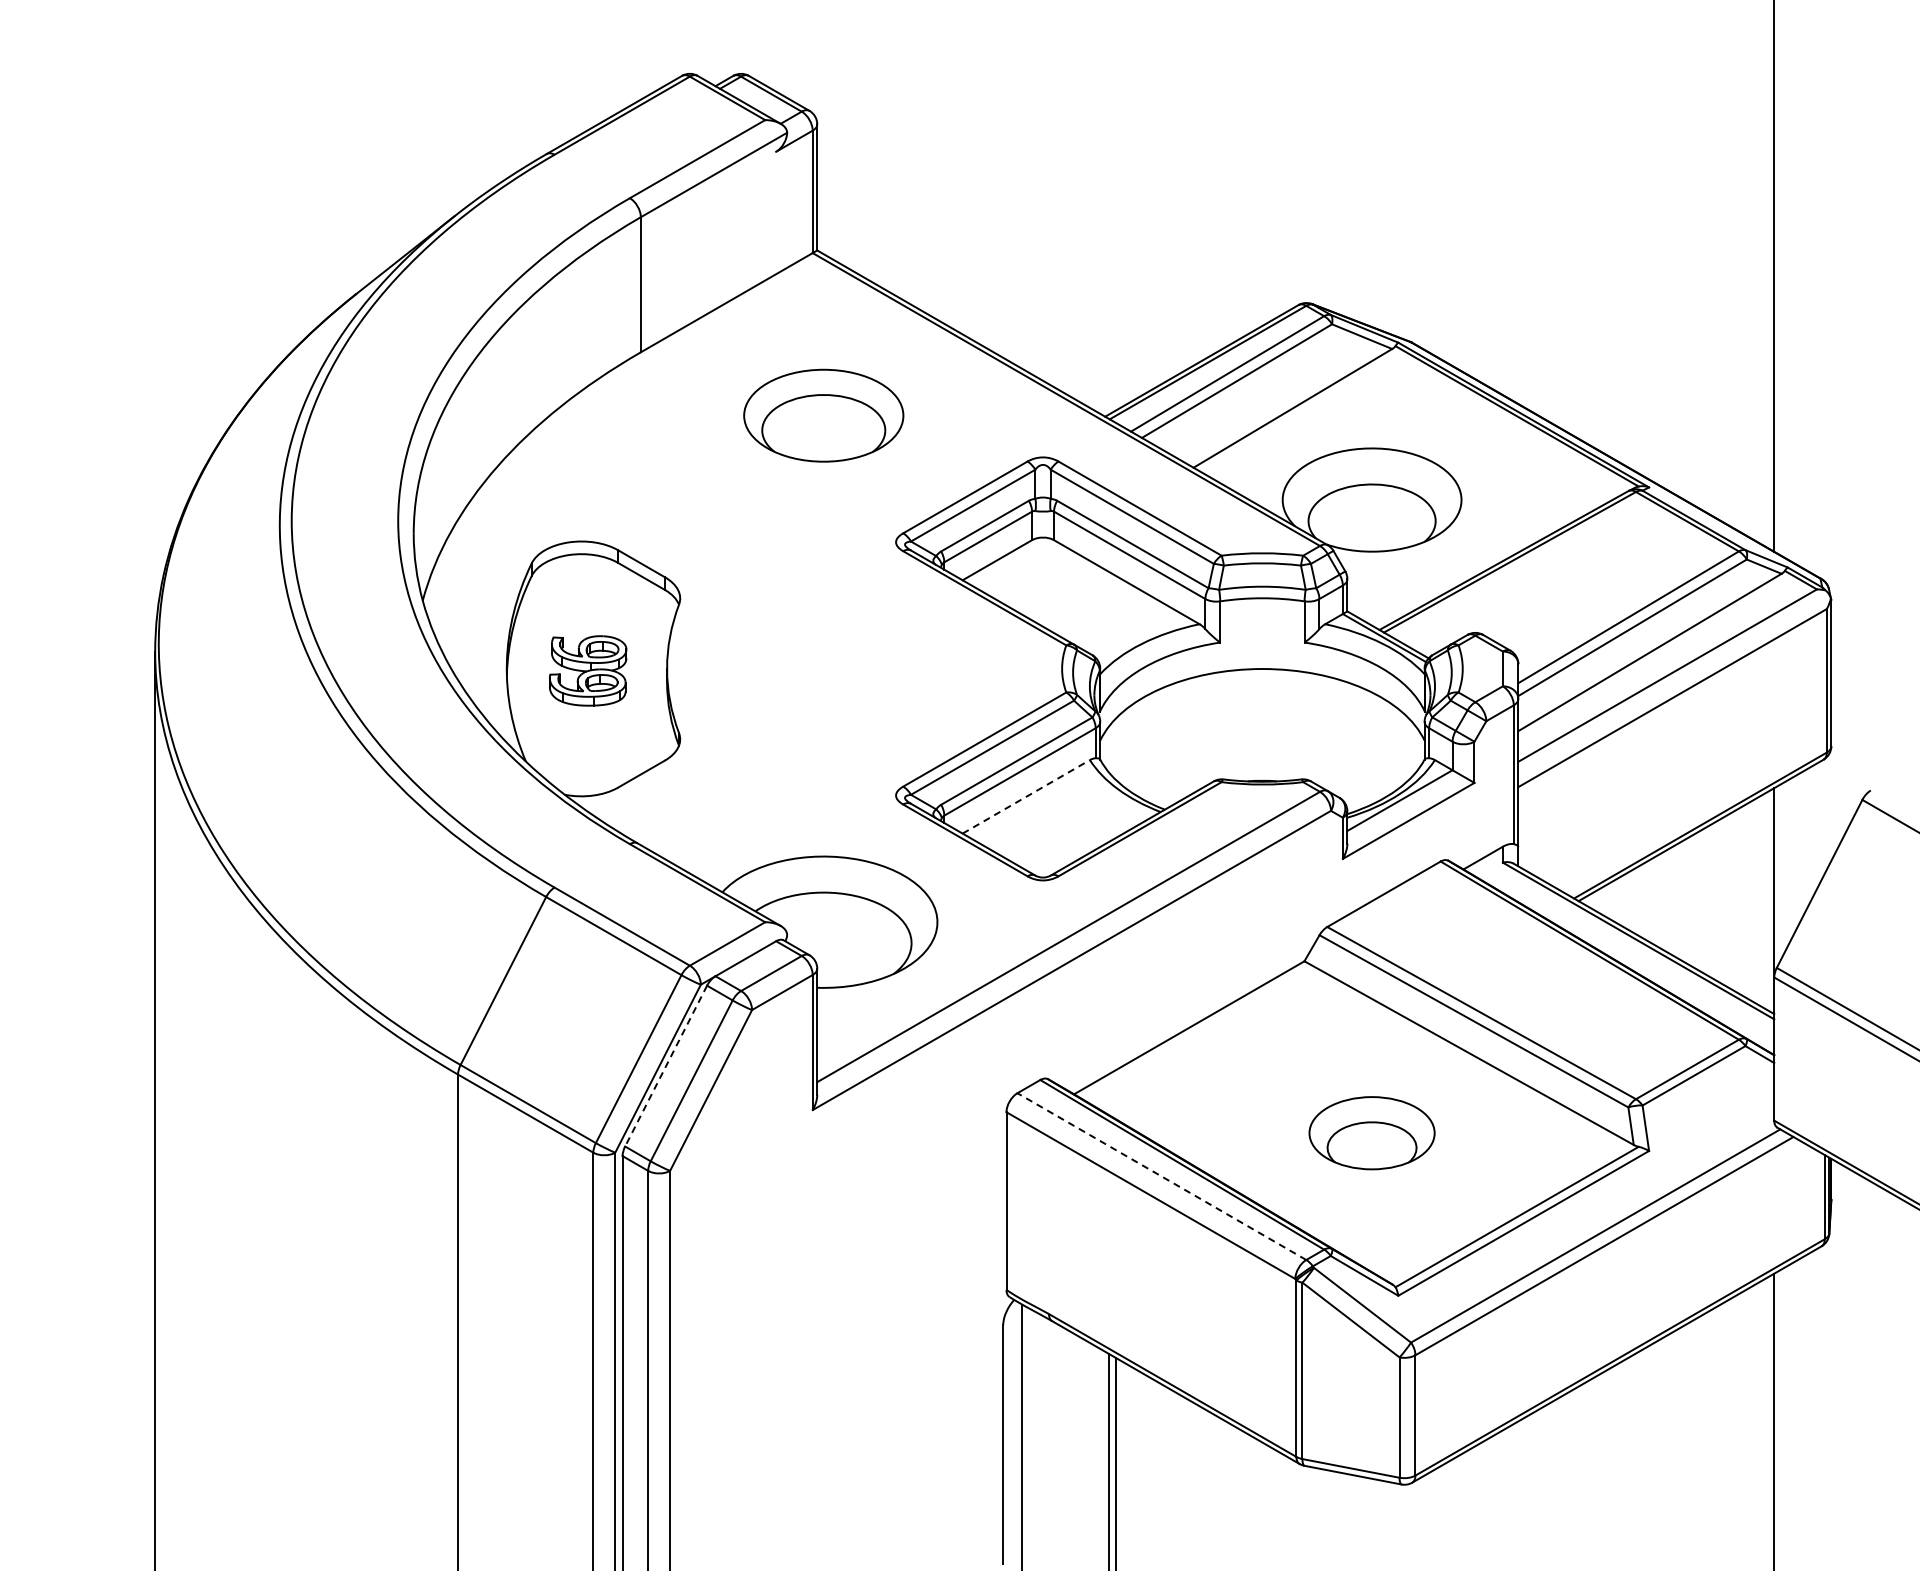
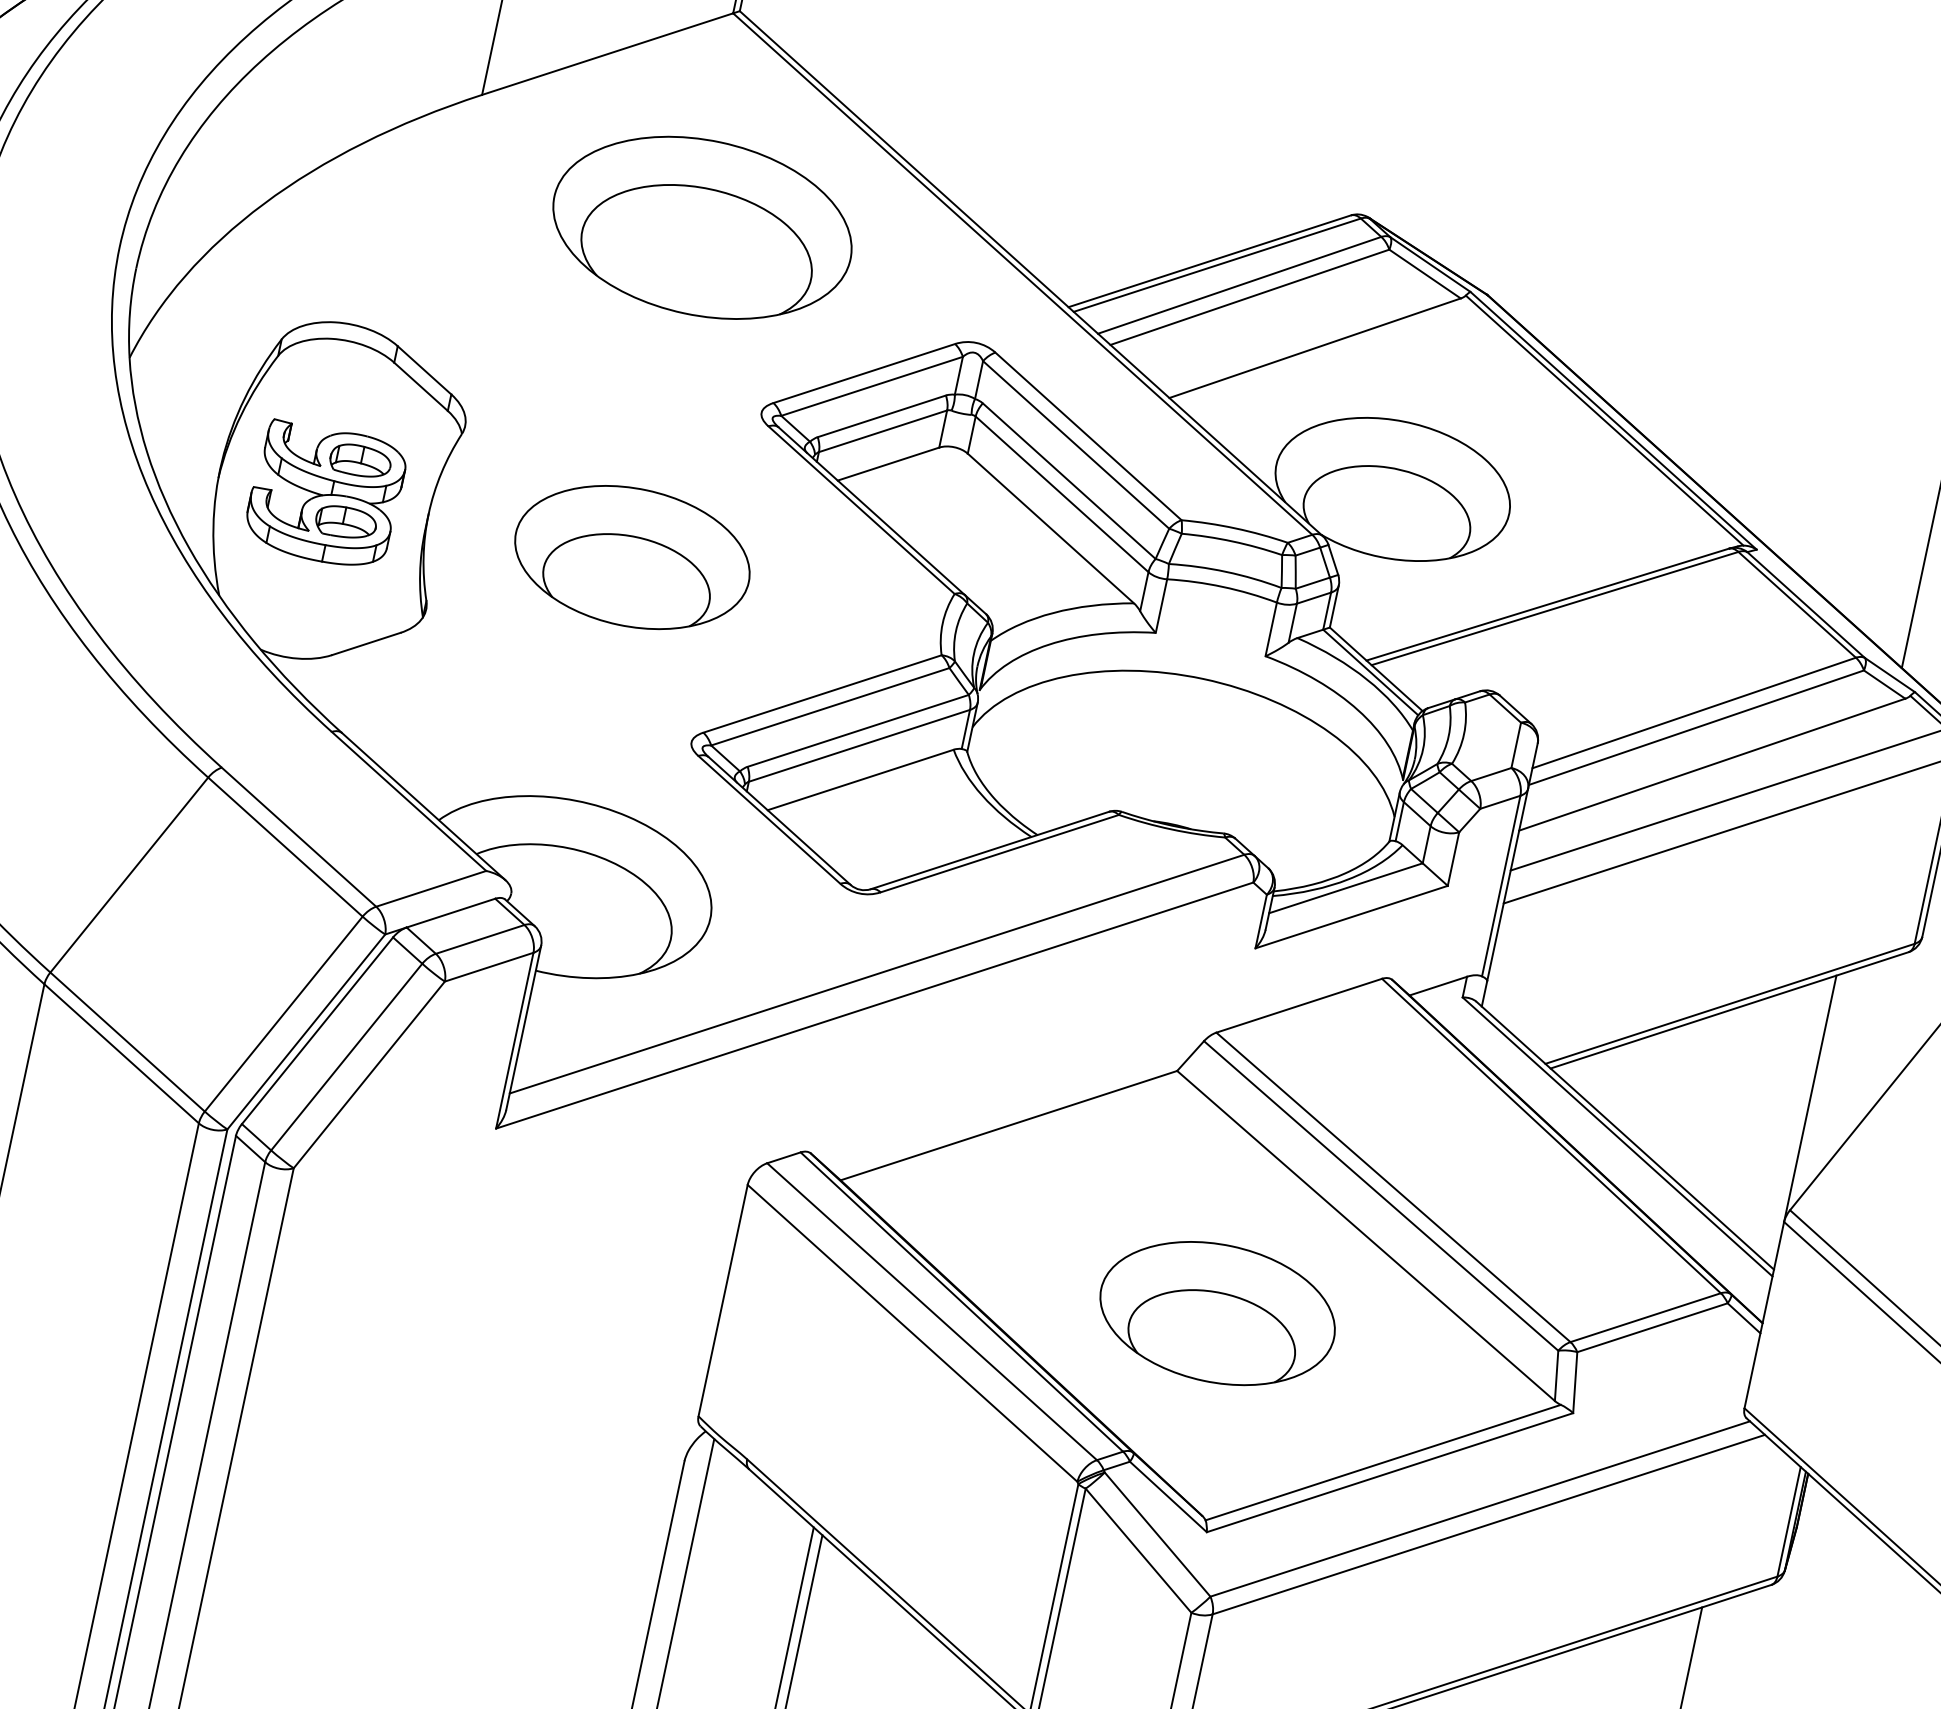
part: (823, 415) -> (702, 227), size x1.43
part: (823, 668) -> (632, 556), added
part: (587, 670) -> (324, 494), size x1.43
line: (1026, 796) -> (861, 779), dashed -> solid
line: (665, 1066) -> (316, 1031), dashed -> solid
part: (1371, 1132) -> (1217, 1312), size x1.43
line: (1161, 1176) -> (931, 1311), dashed -> solid

